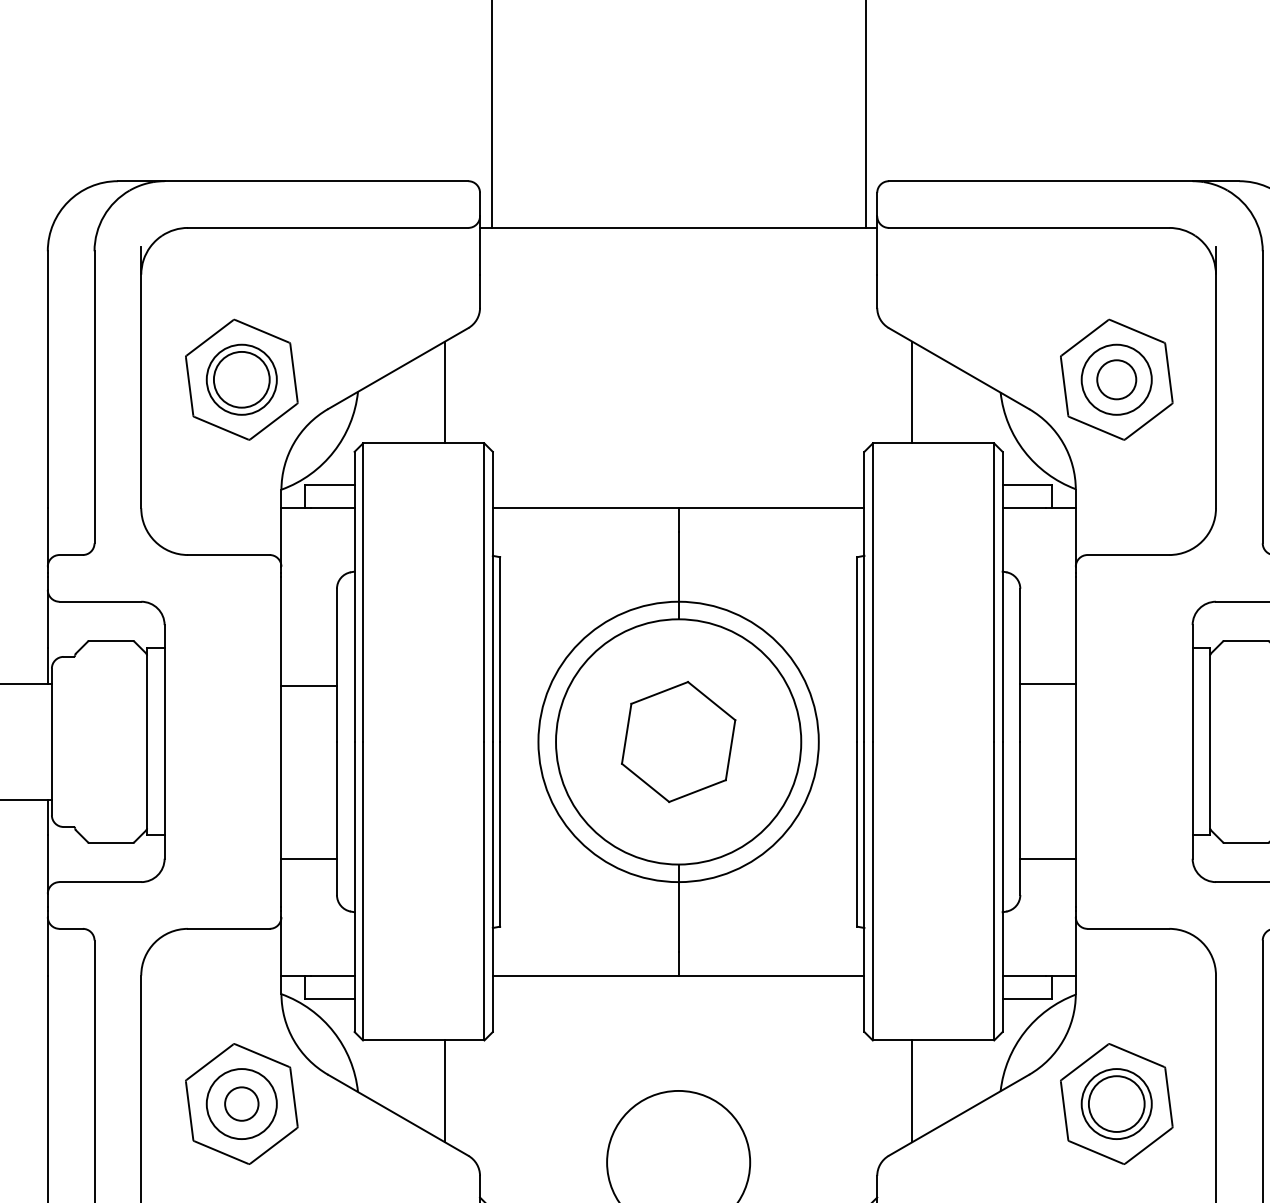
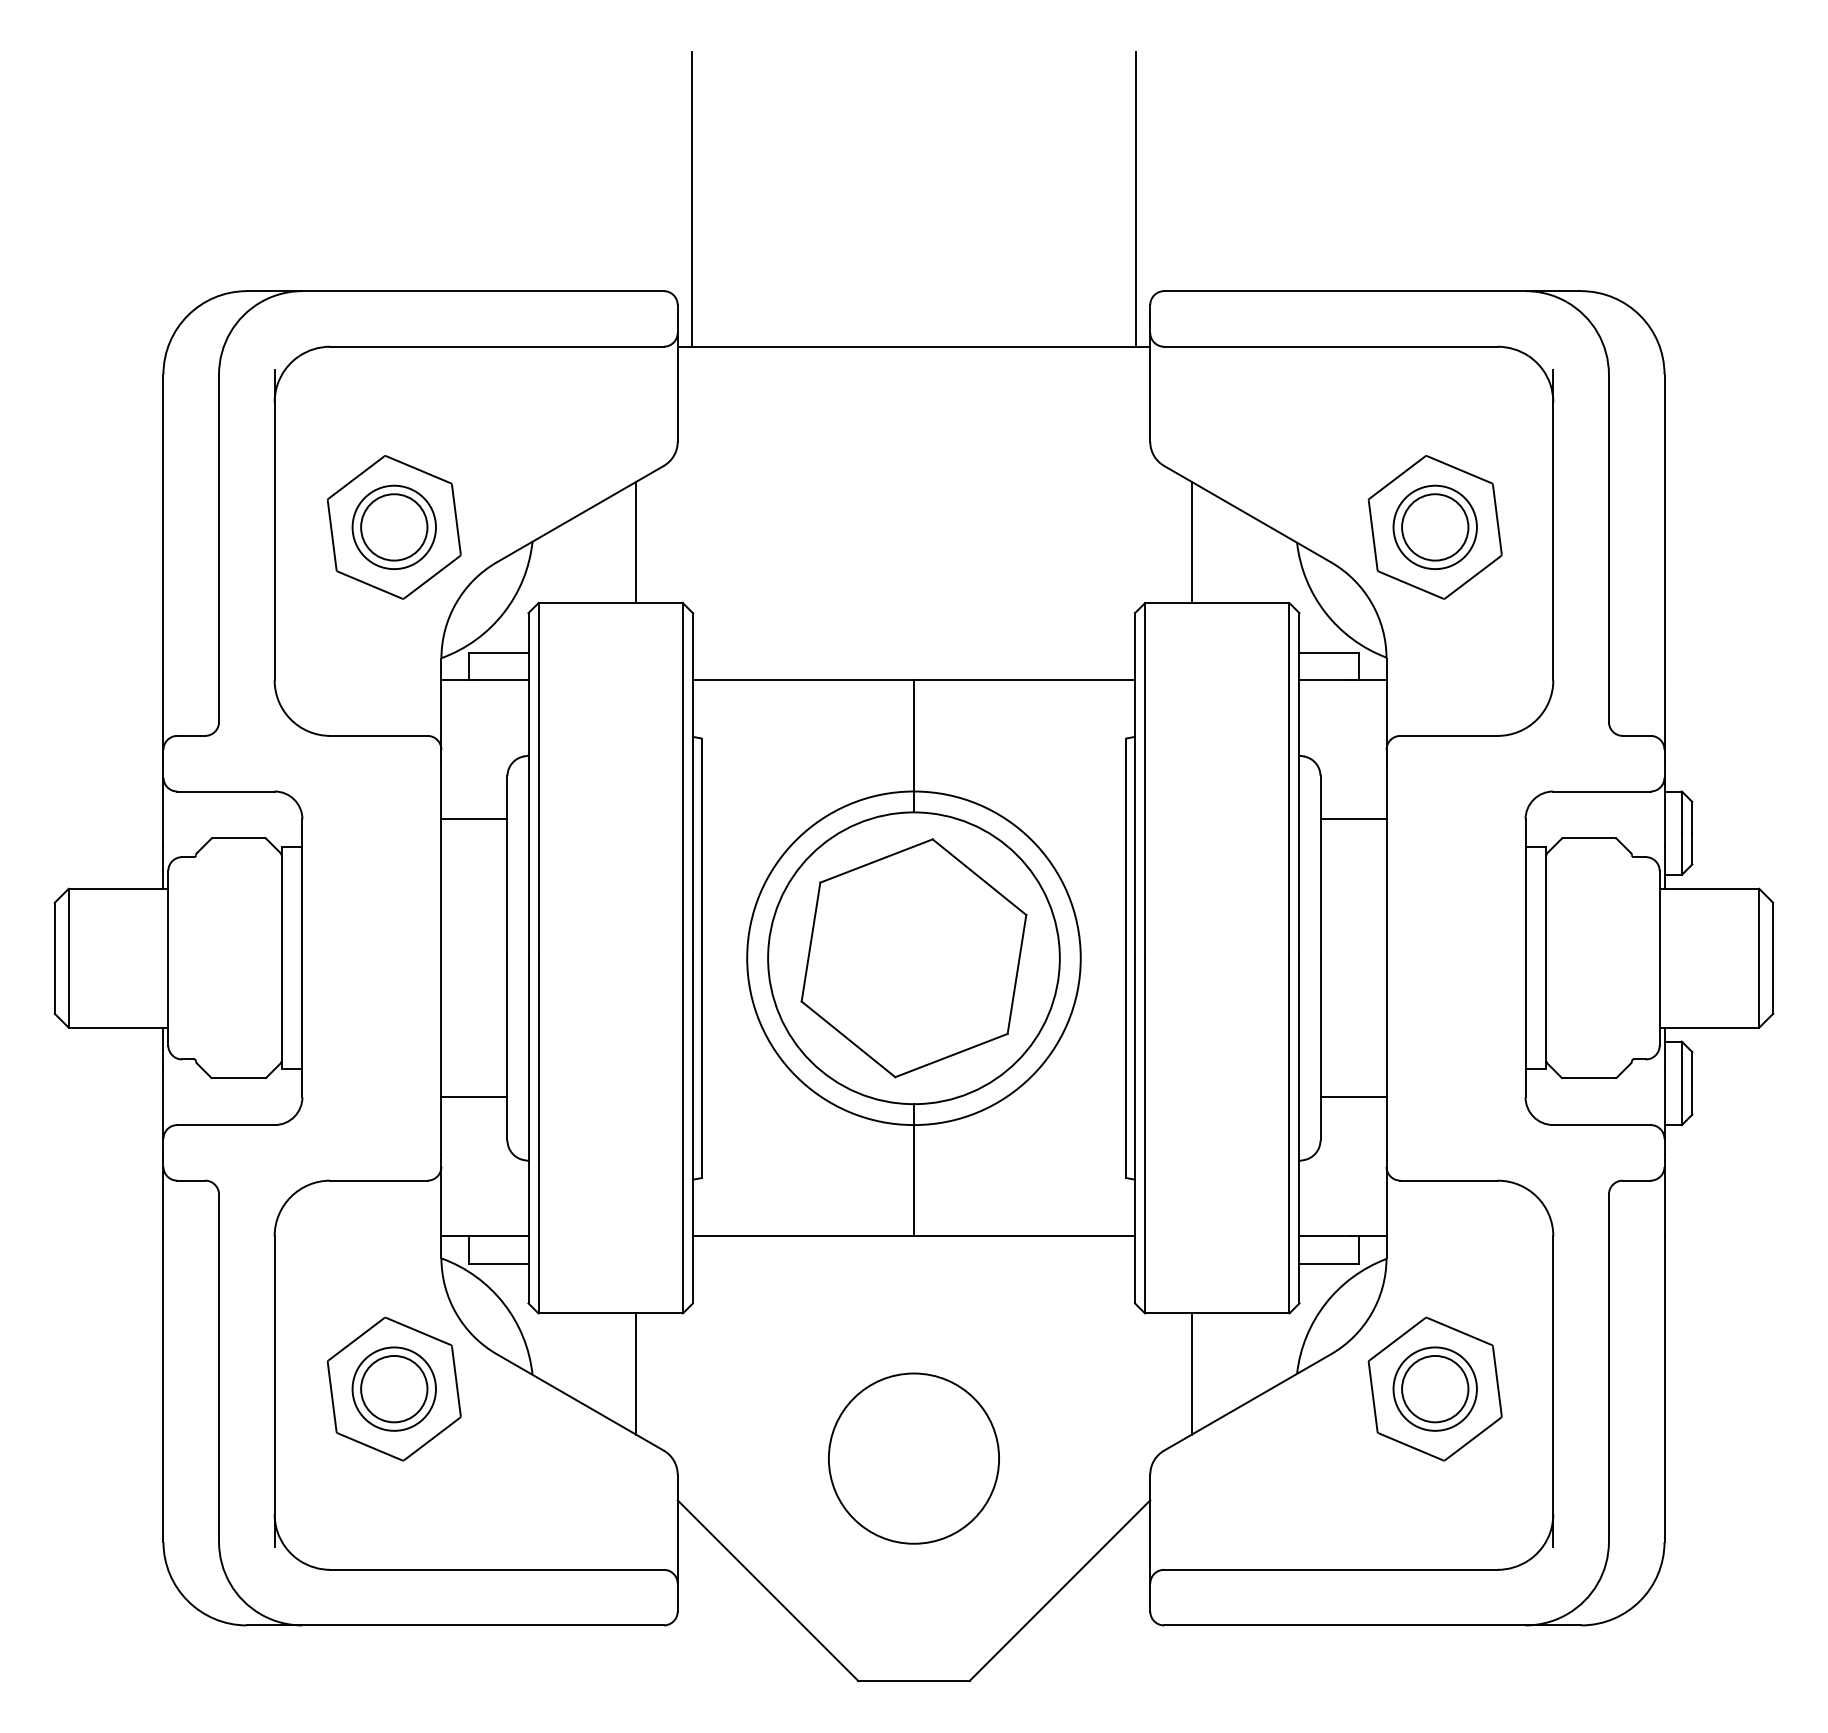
circle: (1116, 379) -> (1435, 527), size x1.43
line: (1048, 684) -> (1353, 819), moved
line: (309, 686) -> (474, 819), moved
part: (678, 742) -> (913, 958), size x1.67
circle: (242, 1103) -> (394, 1388), size x1.67

